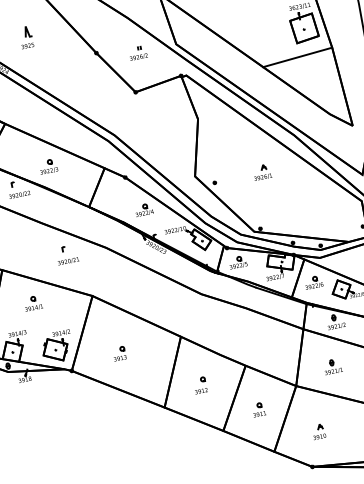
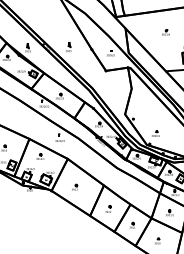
part: (25, 36) -> (68, 46), moved
part: (261, 172) -> (155, 133), moved

